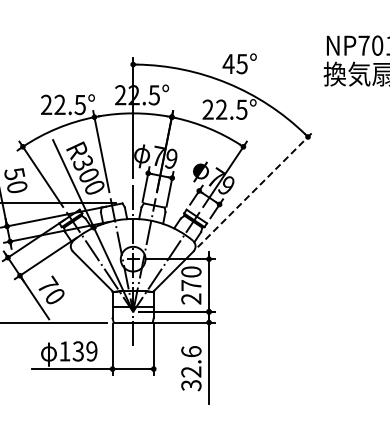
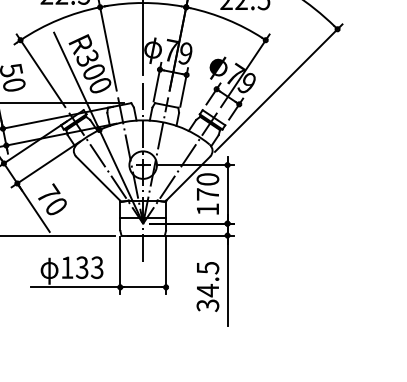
line: (255, 189) -> (279, 87), dashed -> solid
text: (191, 298) -> (208, 208), 270 -> 170
text: (91, 351) -> (96, 267), 139 -> 133
text: (191, 362) -> (208, 280), 32.6 -> 34.5

